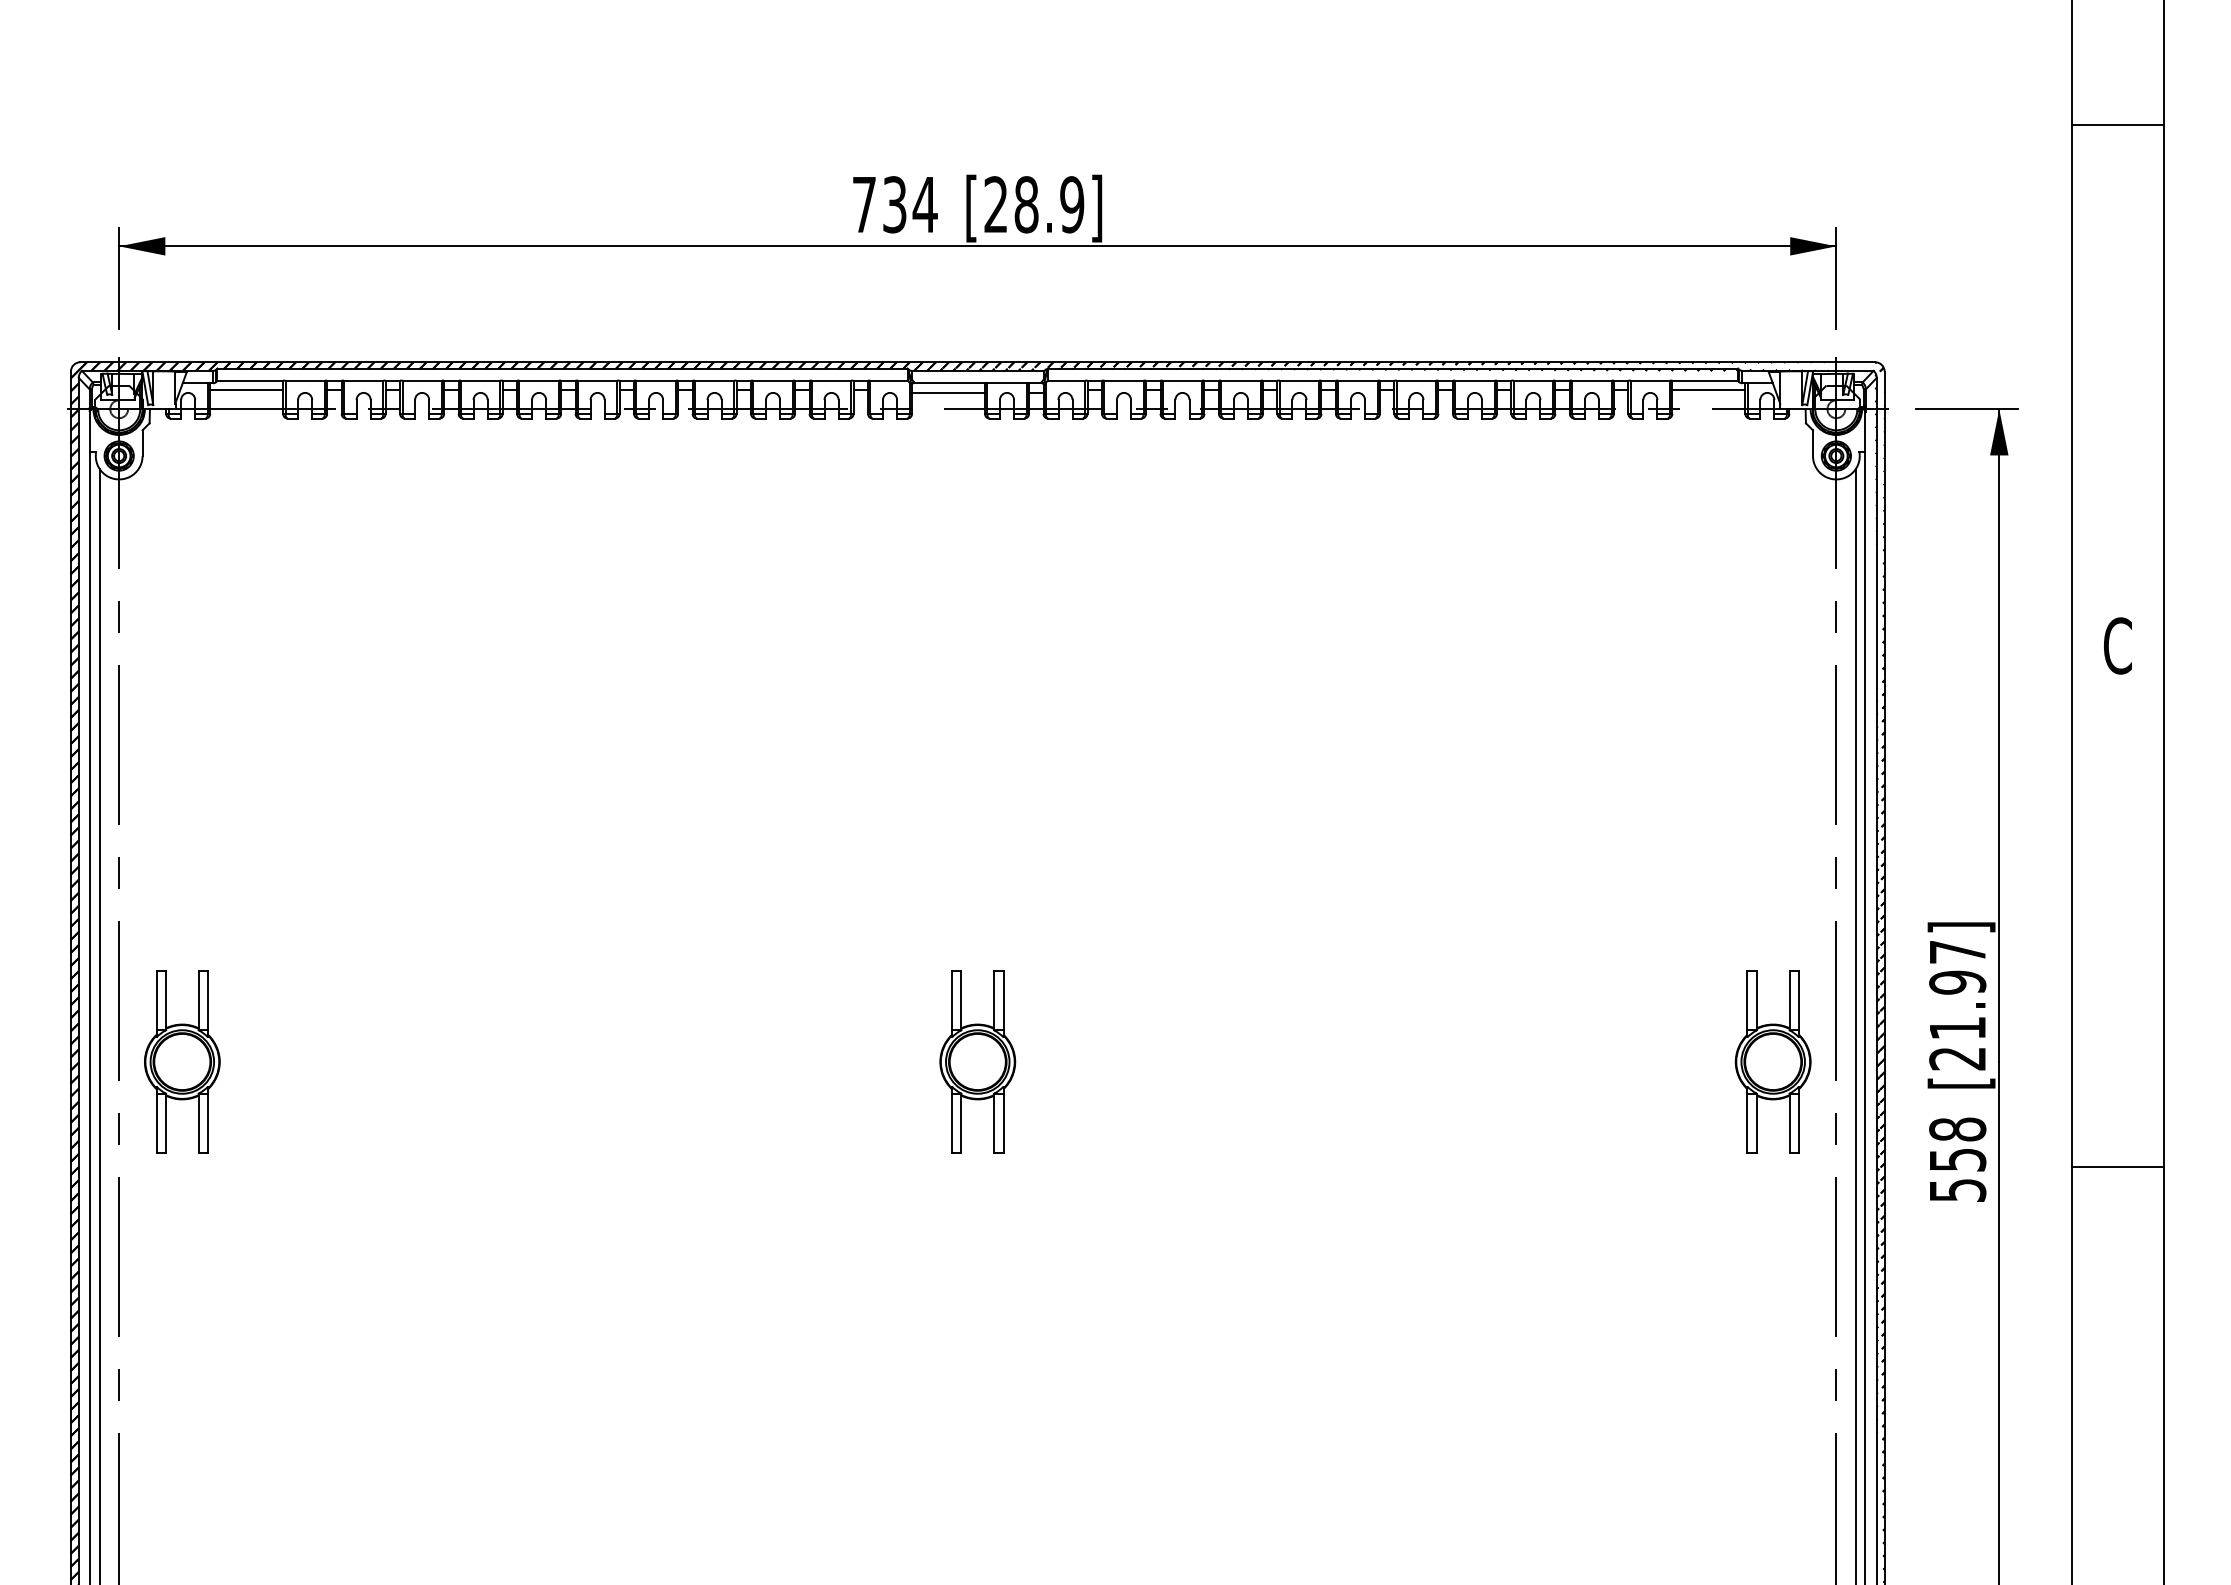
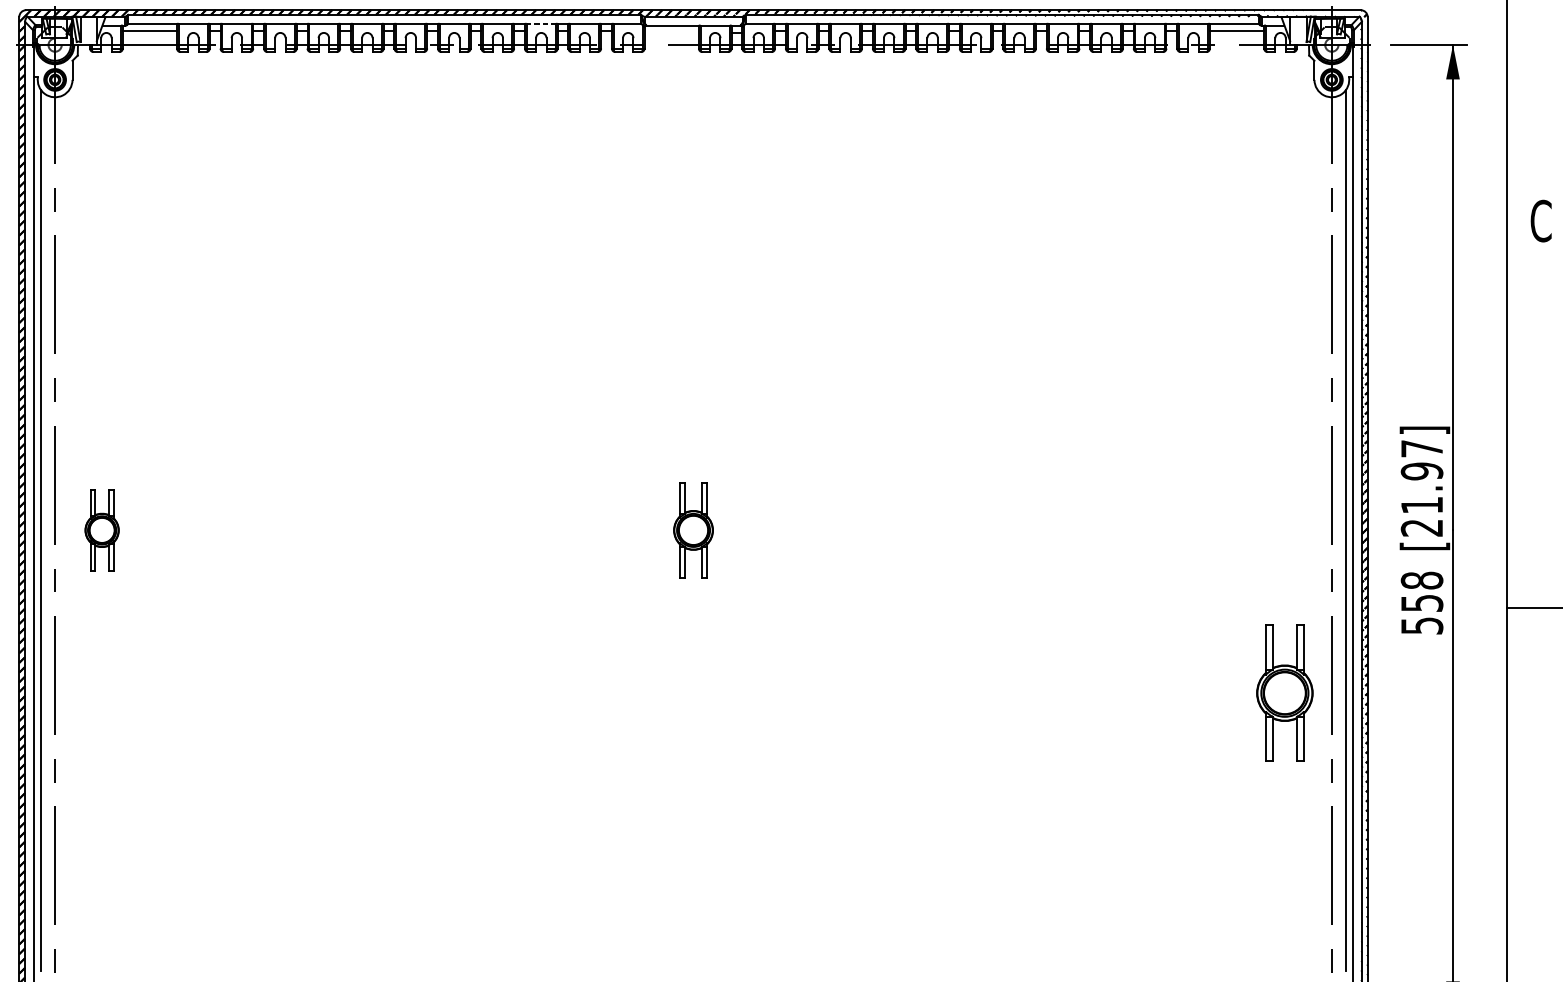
line: (773, 380) -> (541, 23), solid -> dashed
line: (948, 392) -> (671, 32), removed
part: (182, 1061) -> (102, 530), size x0.6
part: (977, 1061) -> (693, 530), size x0.7
part: (1772, 1061) -> (1284, 692), moved

